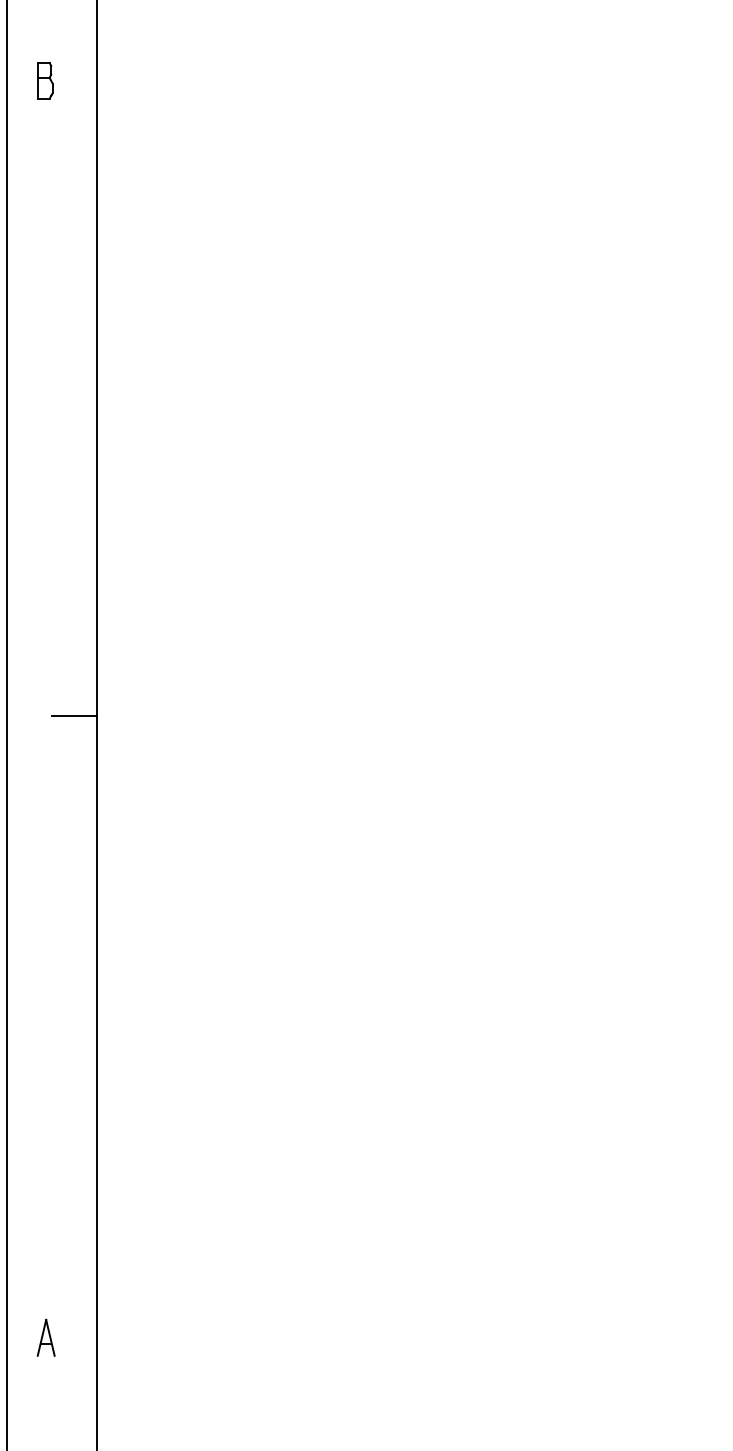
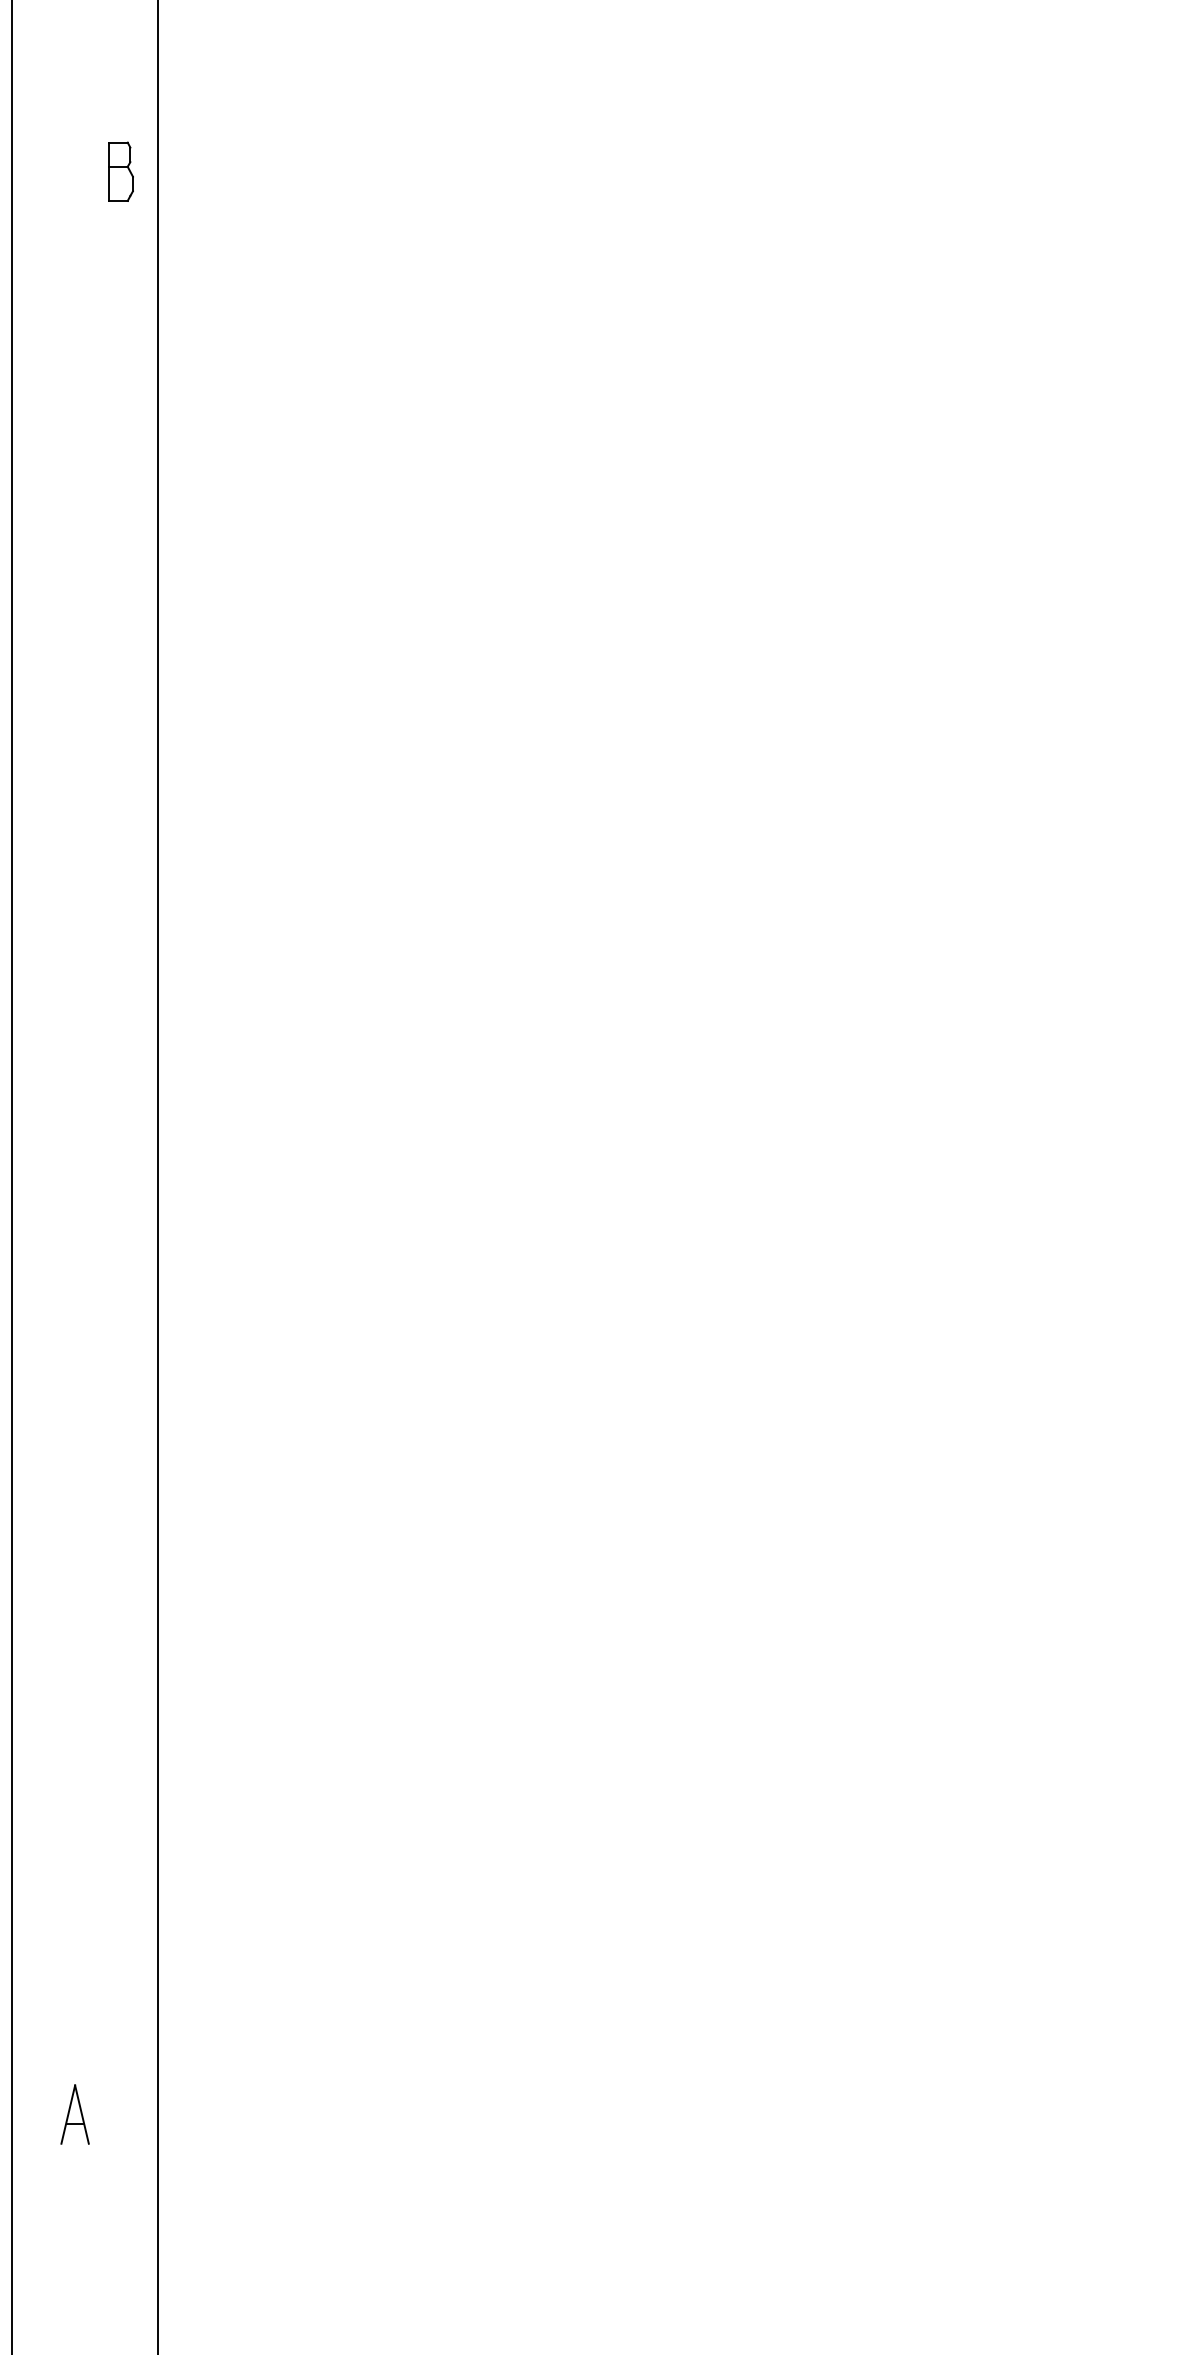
part: (45, 80) -> (121, 171), moved
line: (74, 715) -> (121, 1161), removed
part: (45, 1337) -> (73, 2114), moved

